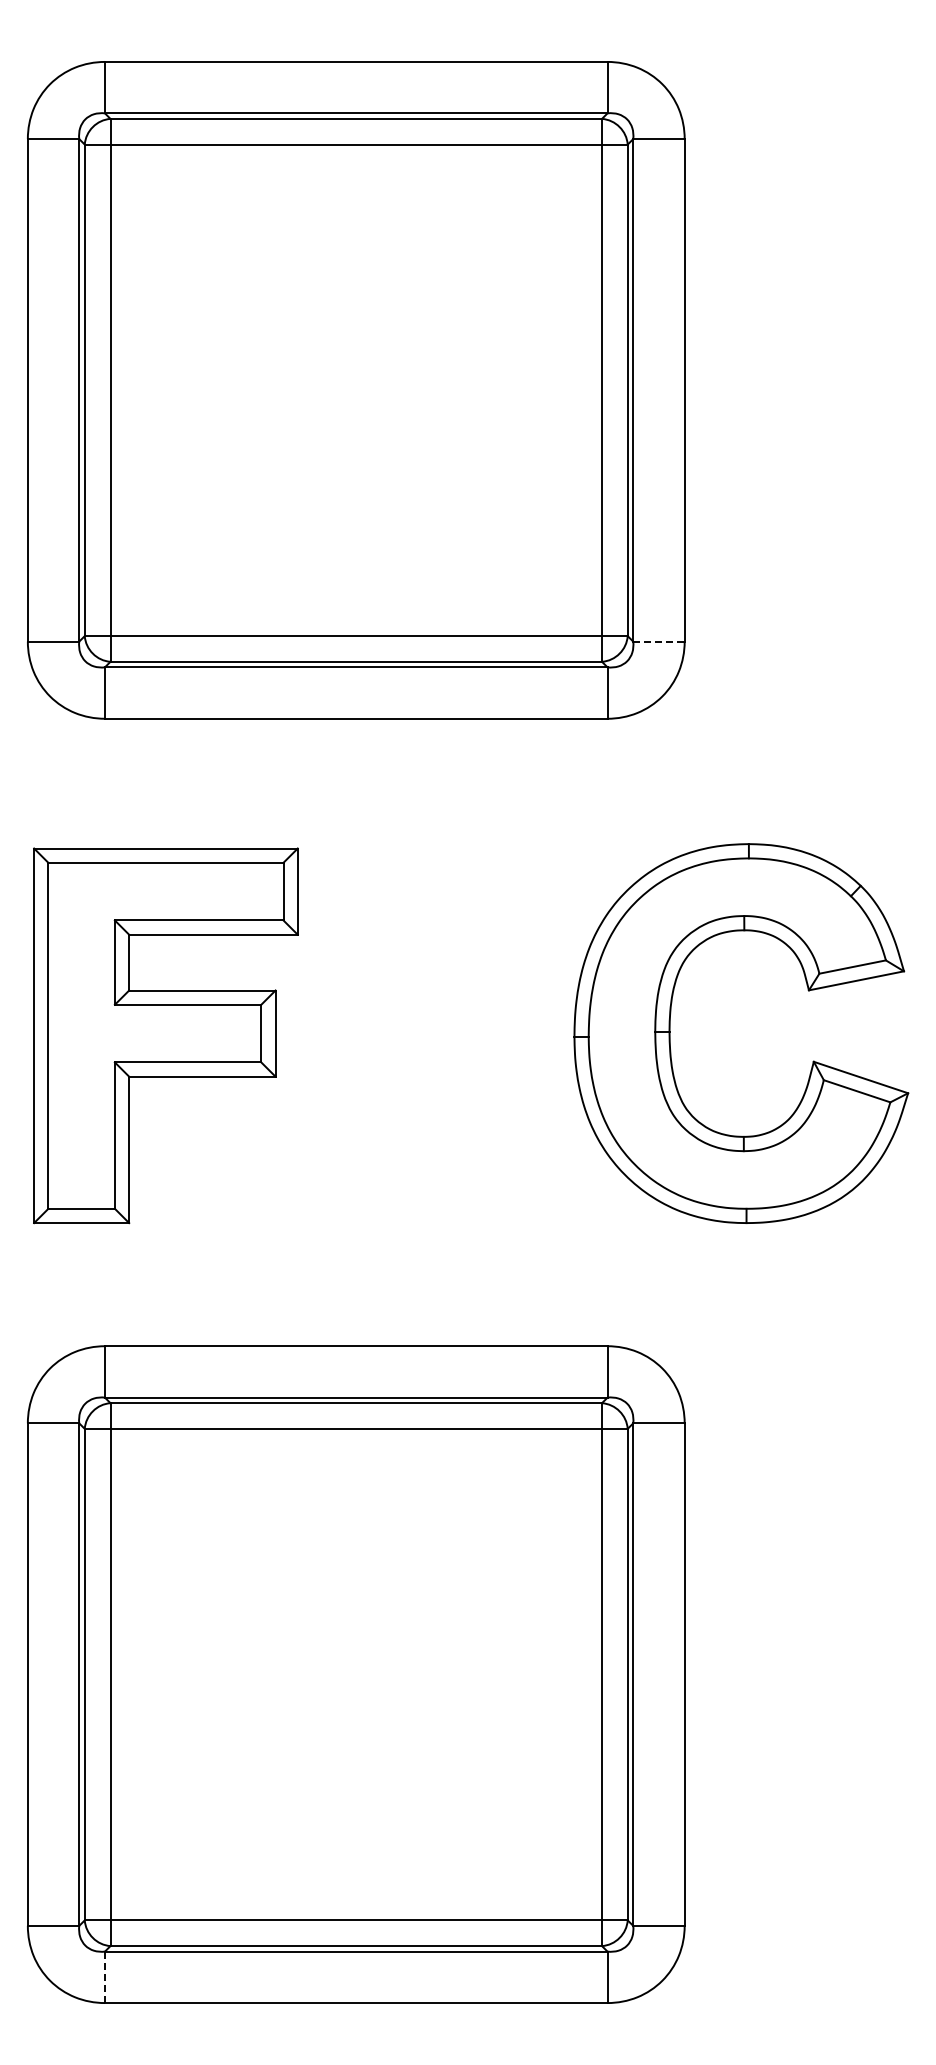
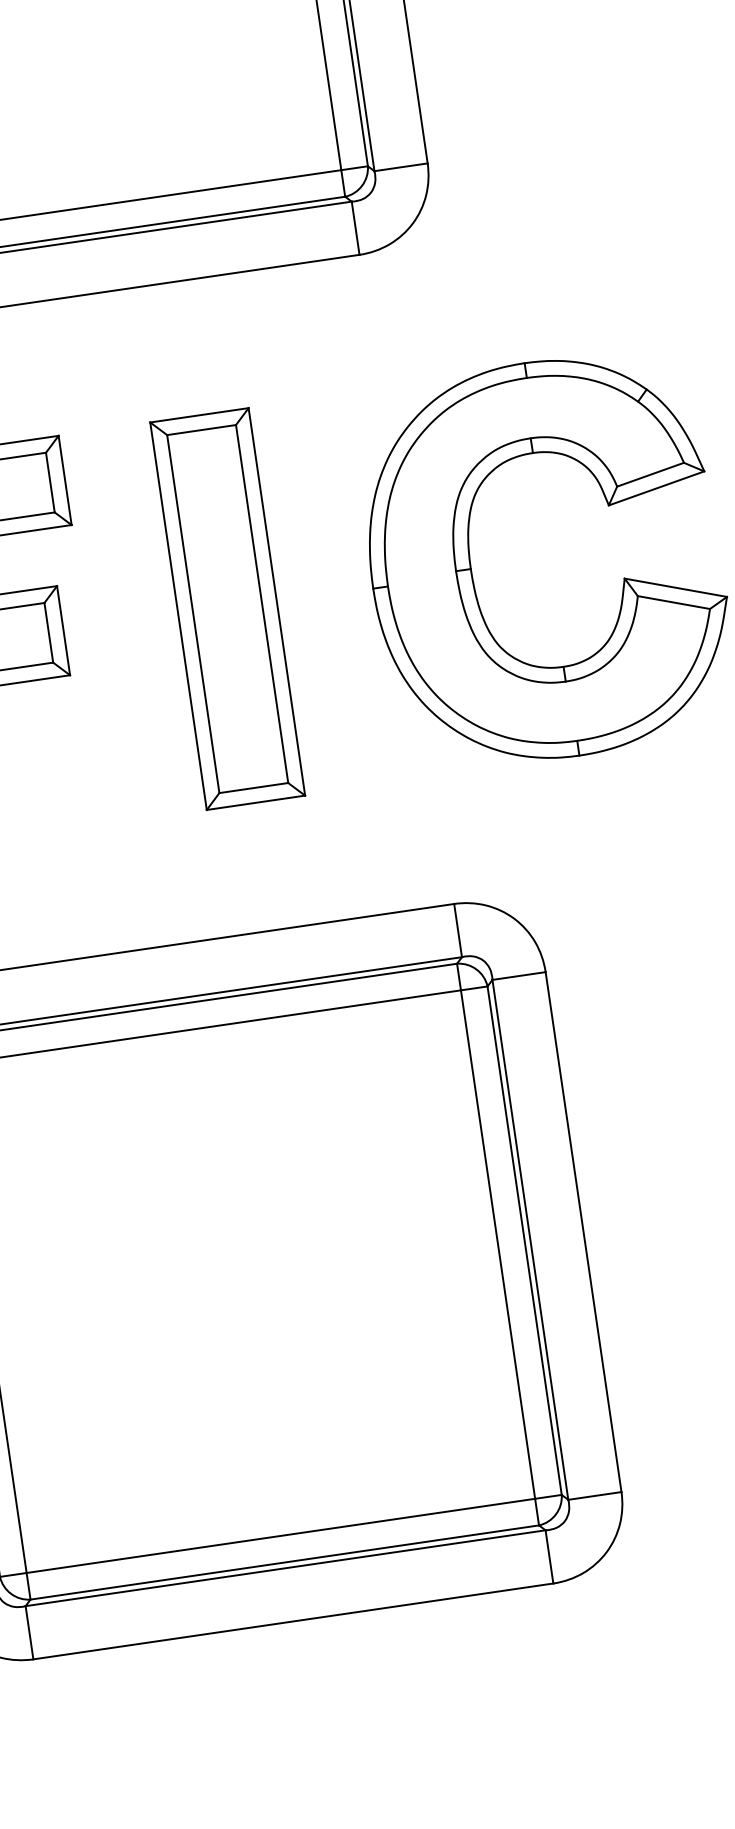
line: (658, 641) -> (400, 167), dashed -> solid
part: (433, 1035) -> (227, 608), added
line: (104, 1977) -> (29, 1632), dashed -> solid

